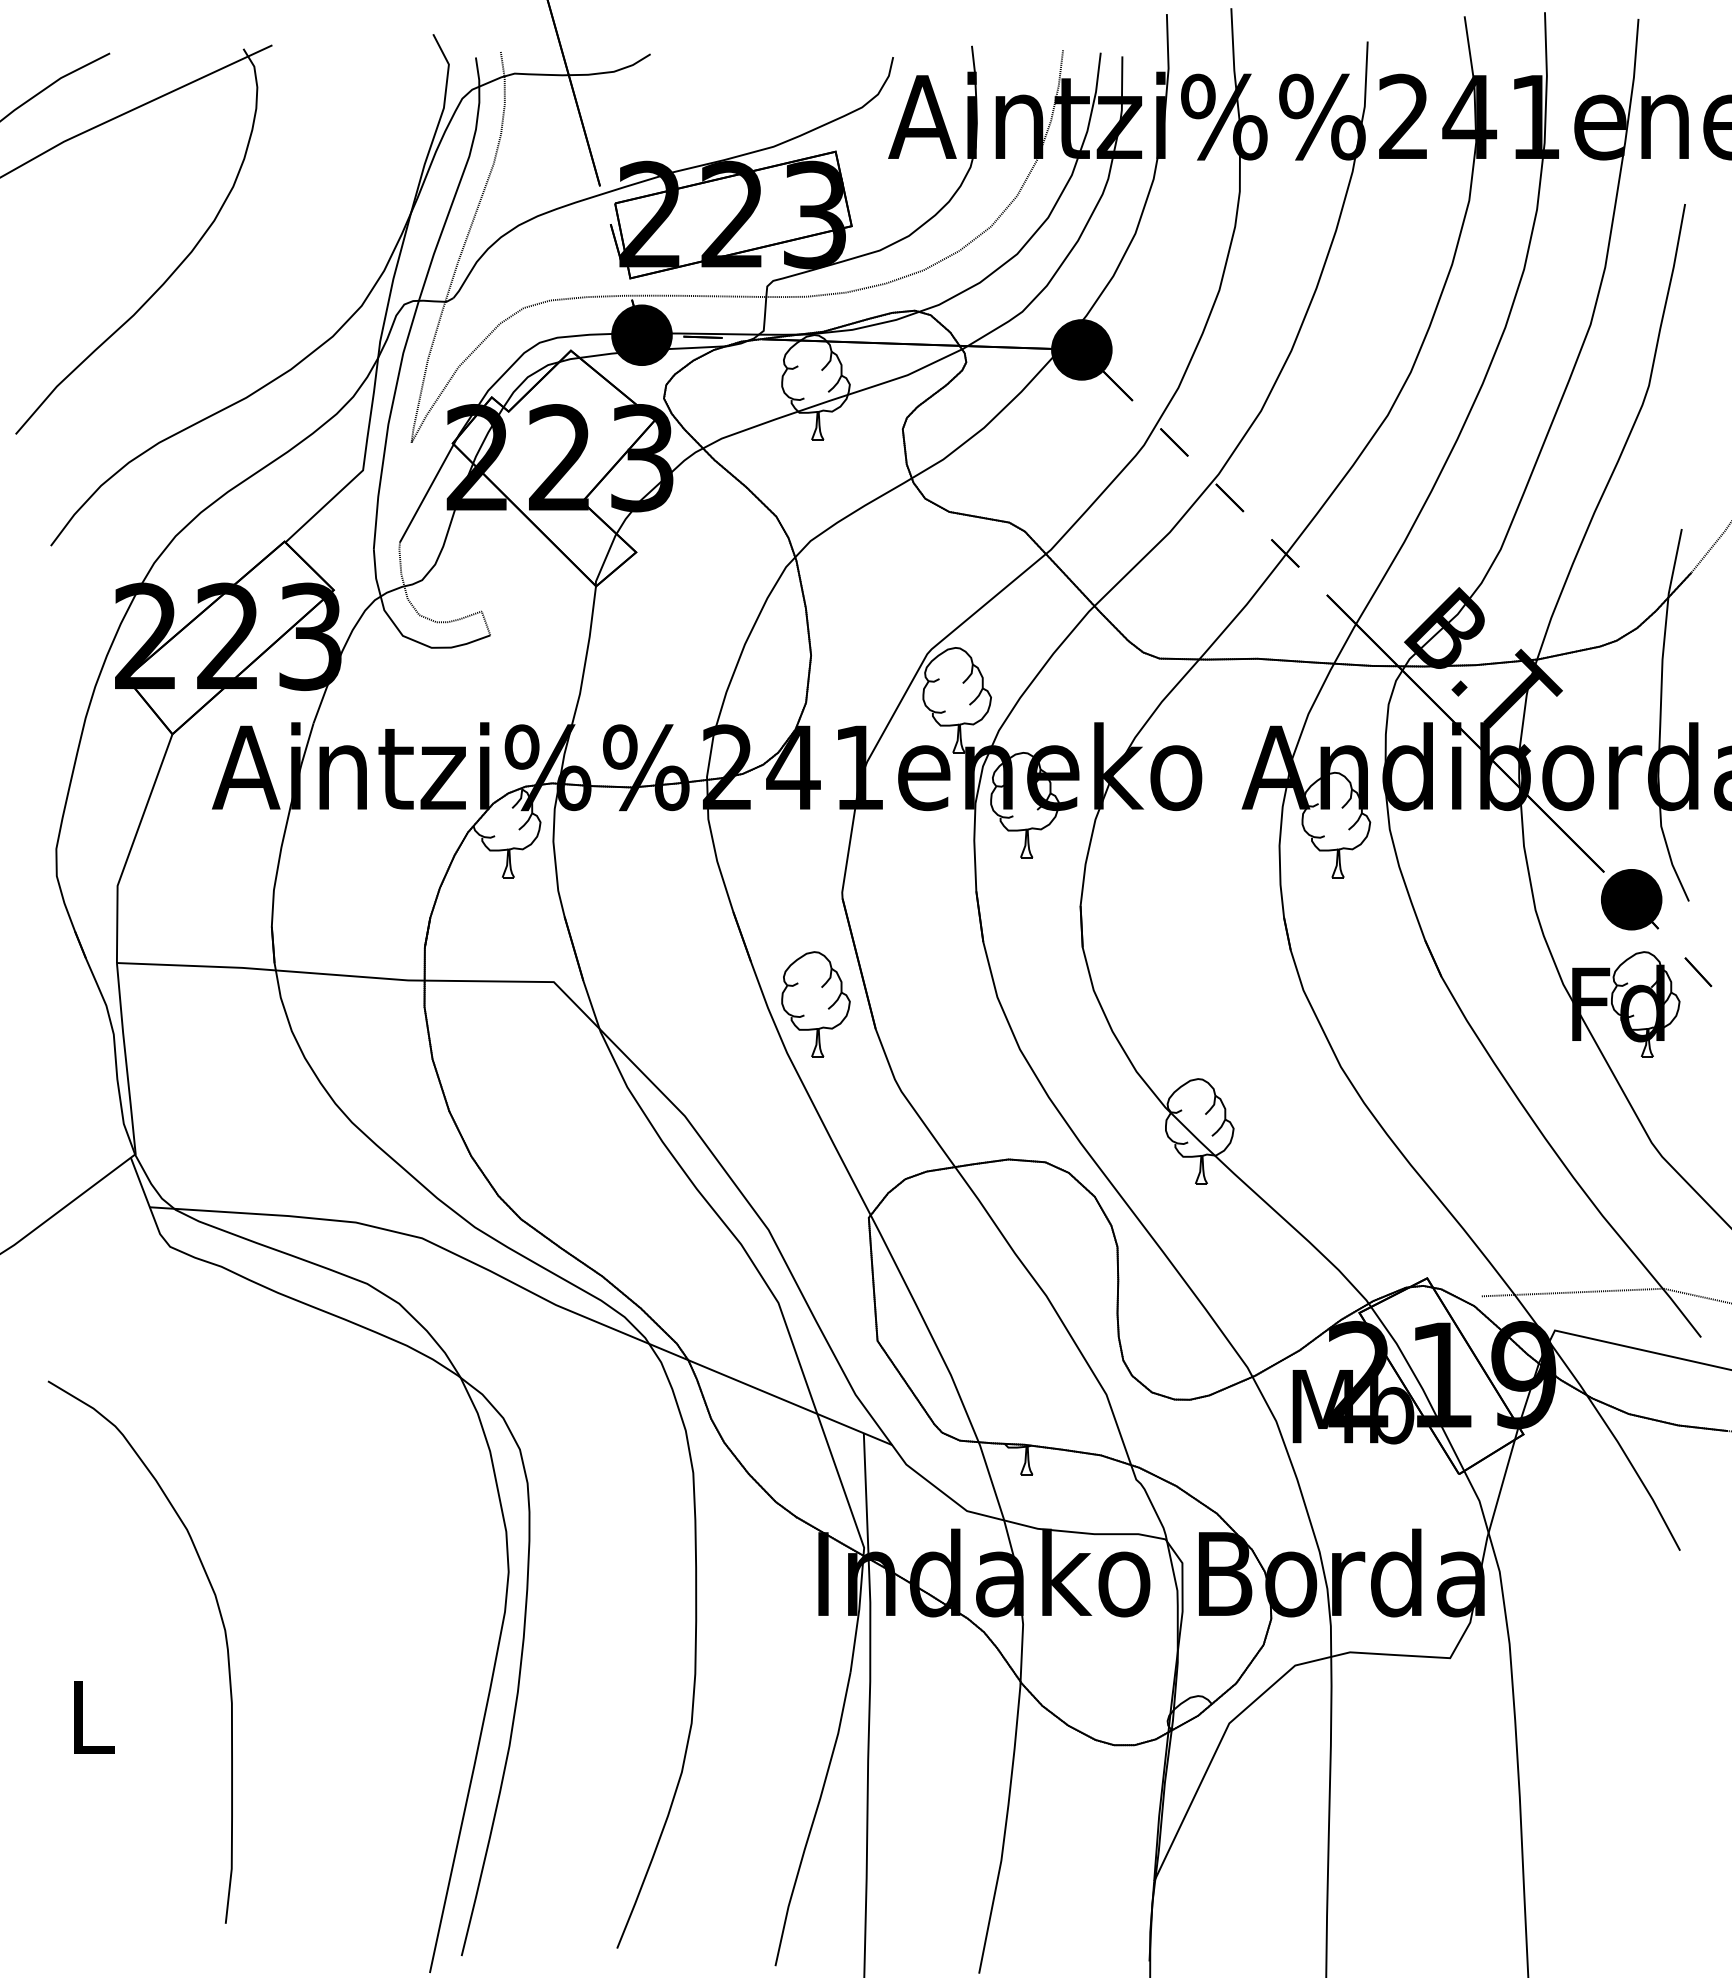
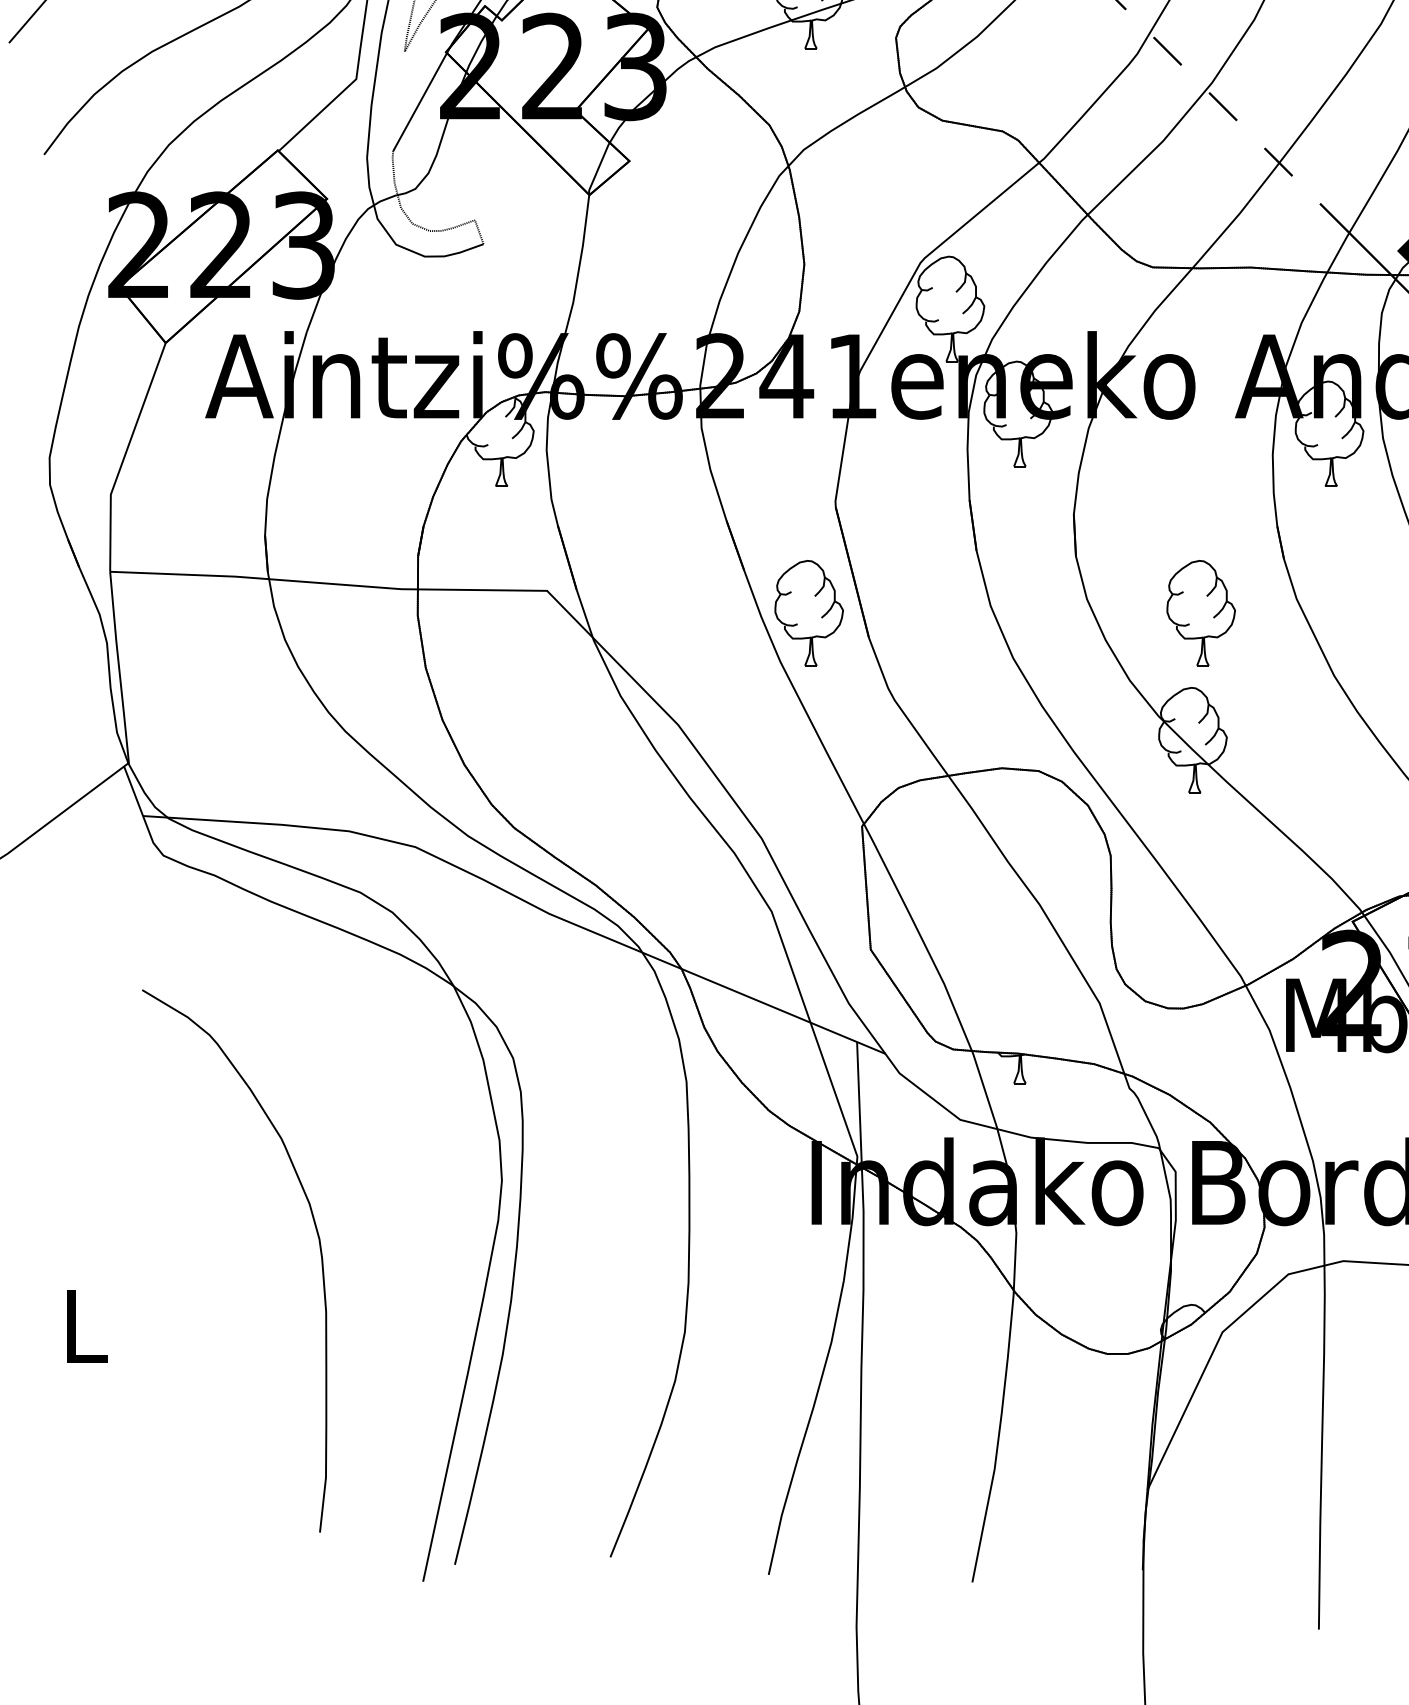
part: (1207, 1004) -> (1200, 613), added
curve: (225, 1641) -> (319, 1250), moved

